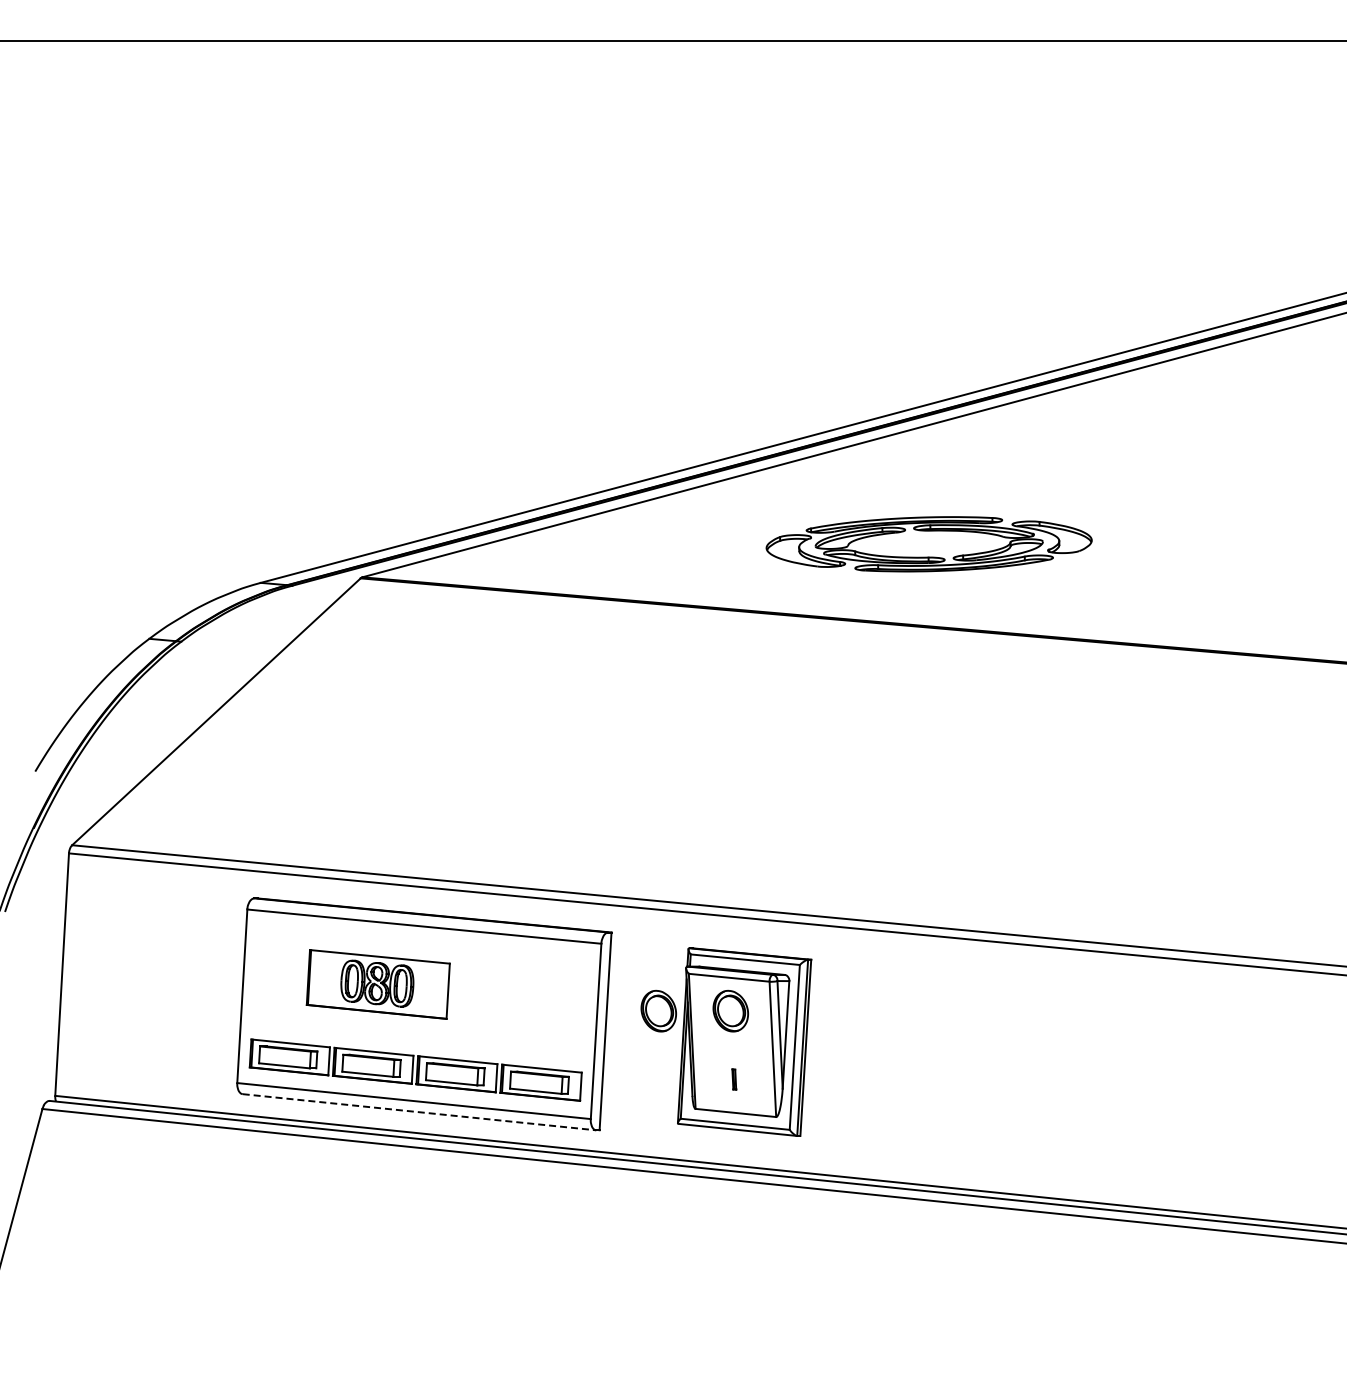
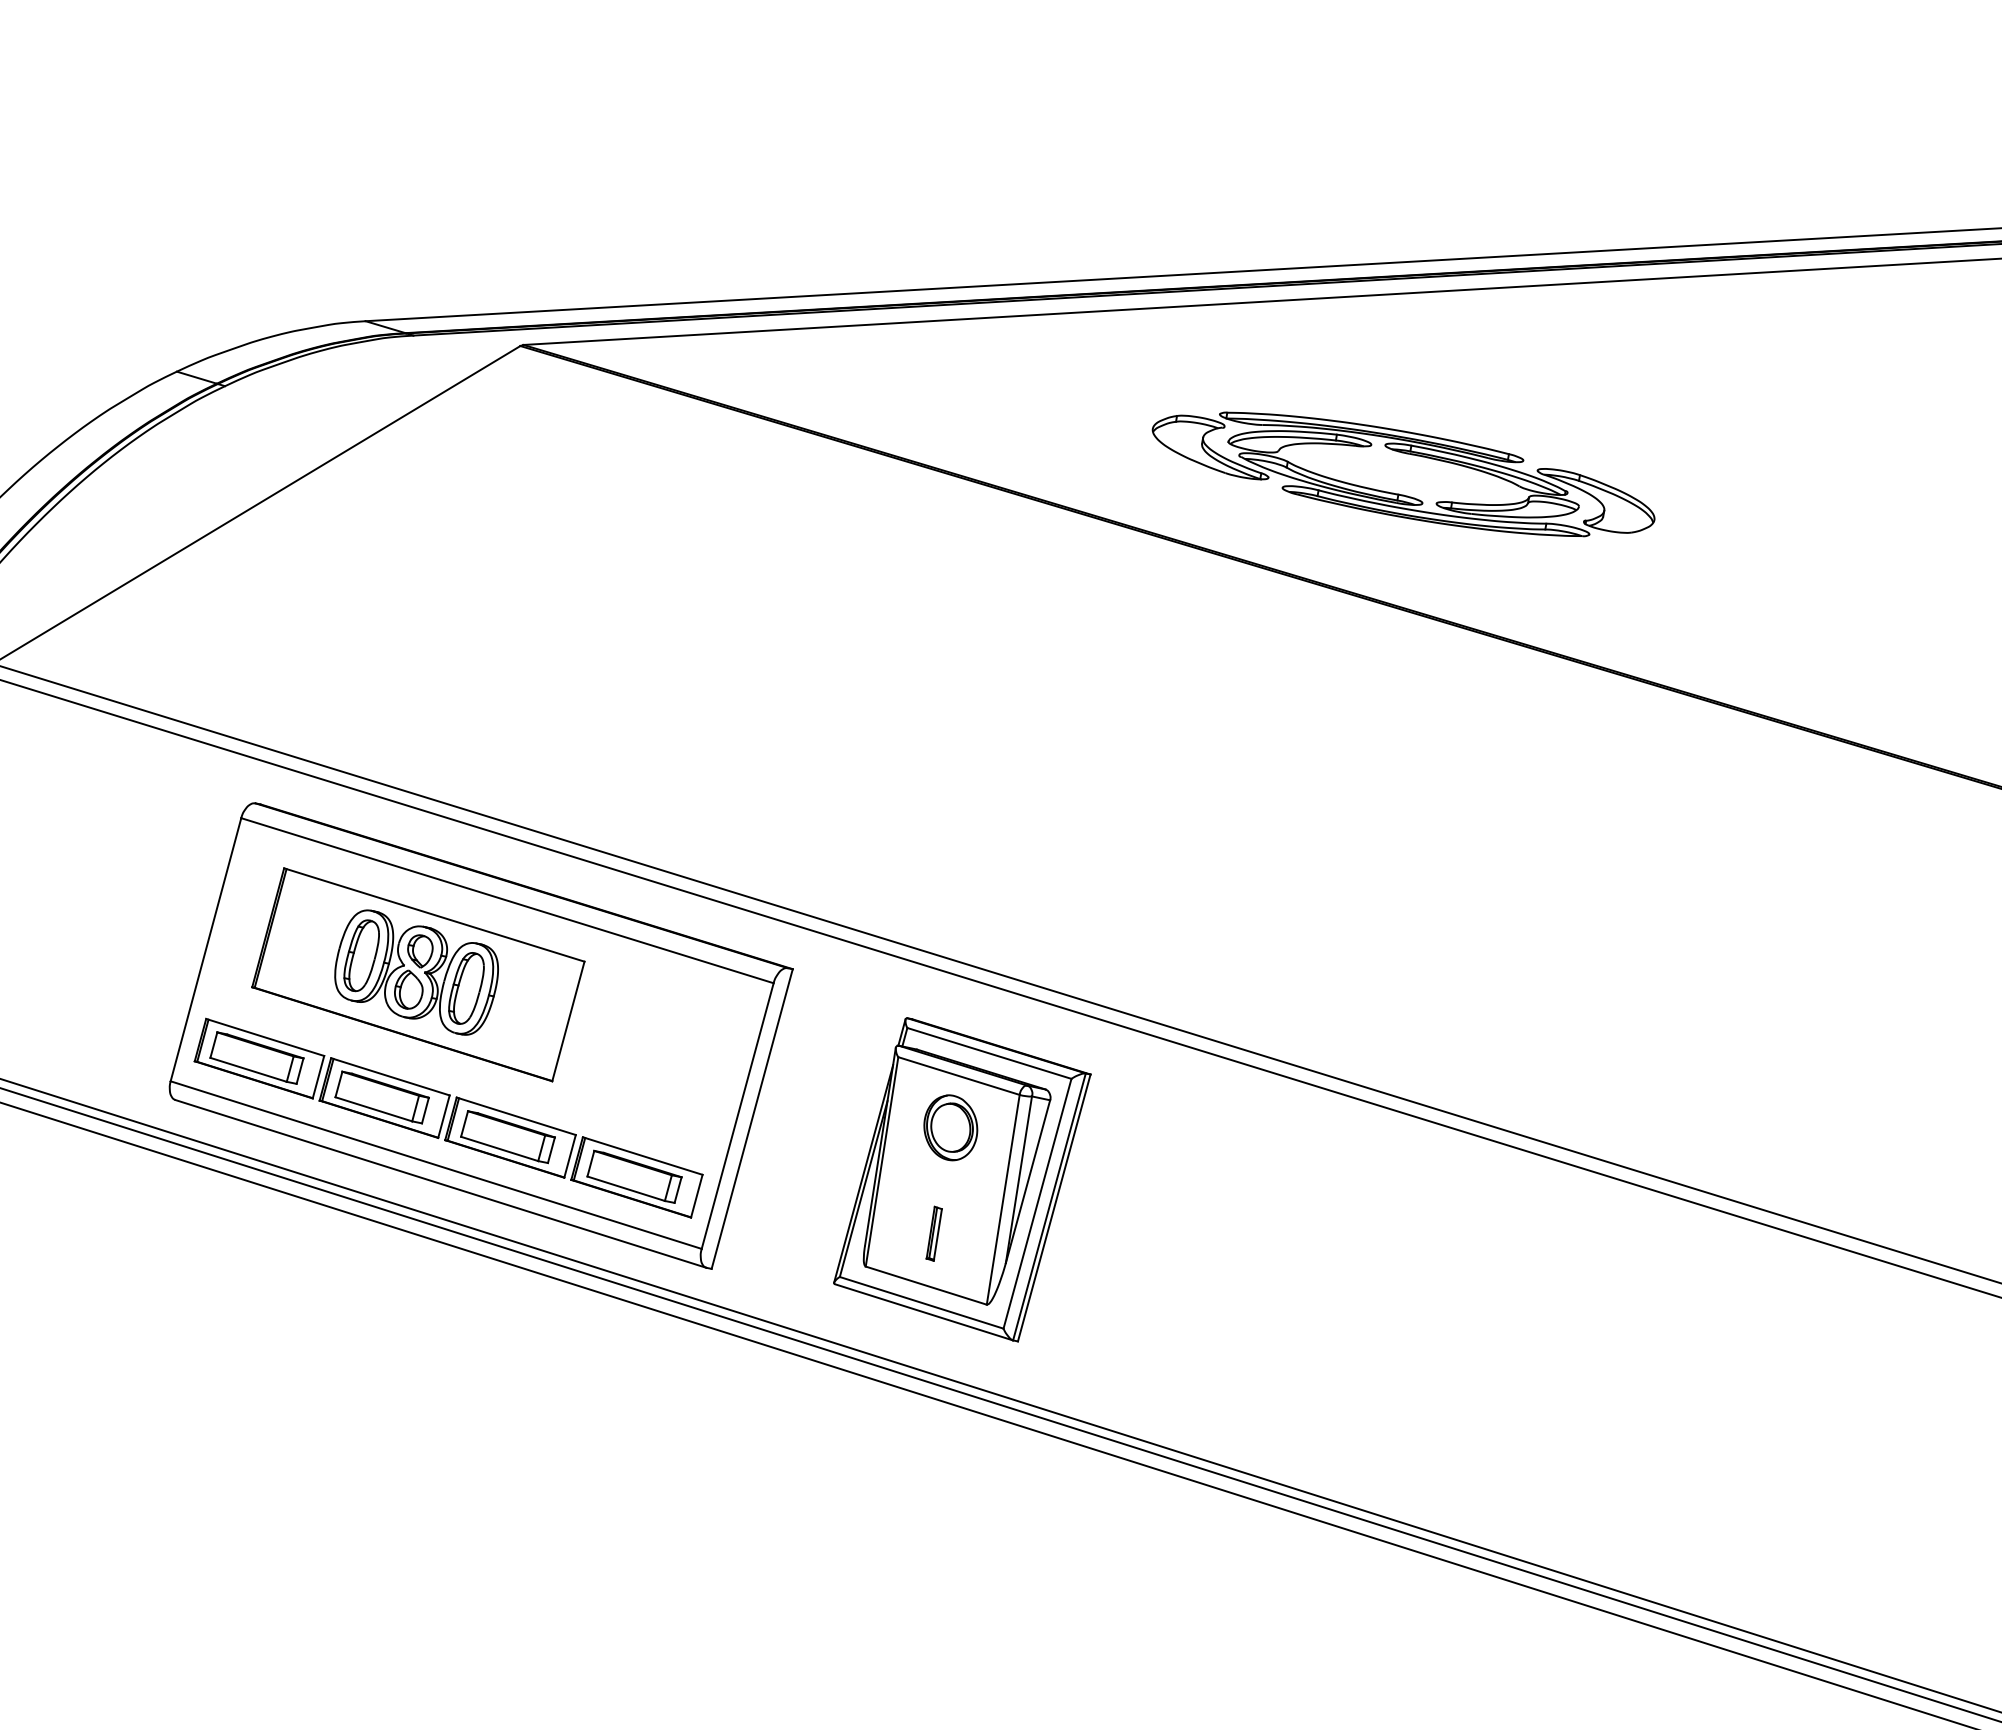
part: (378, 984) -> (418, 974), size x1.43
part: (658, 1010) -> (840, 1103), removed
part: (734, 1079) -> (934, 1233), size x1.67
line: (419, 1112) -> (440, 1184), dashed -> solid

